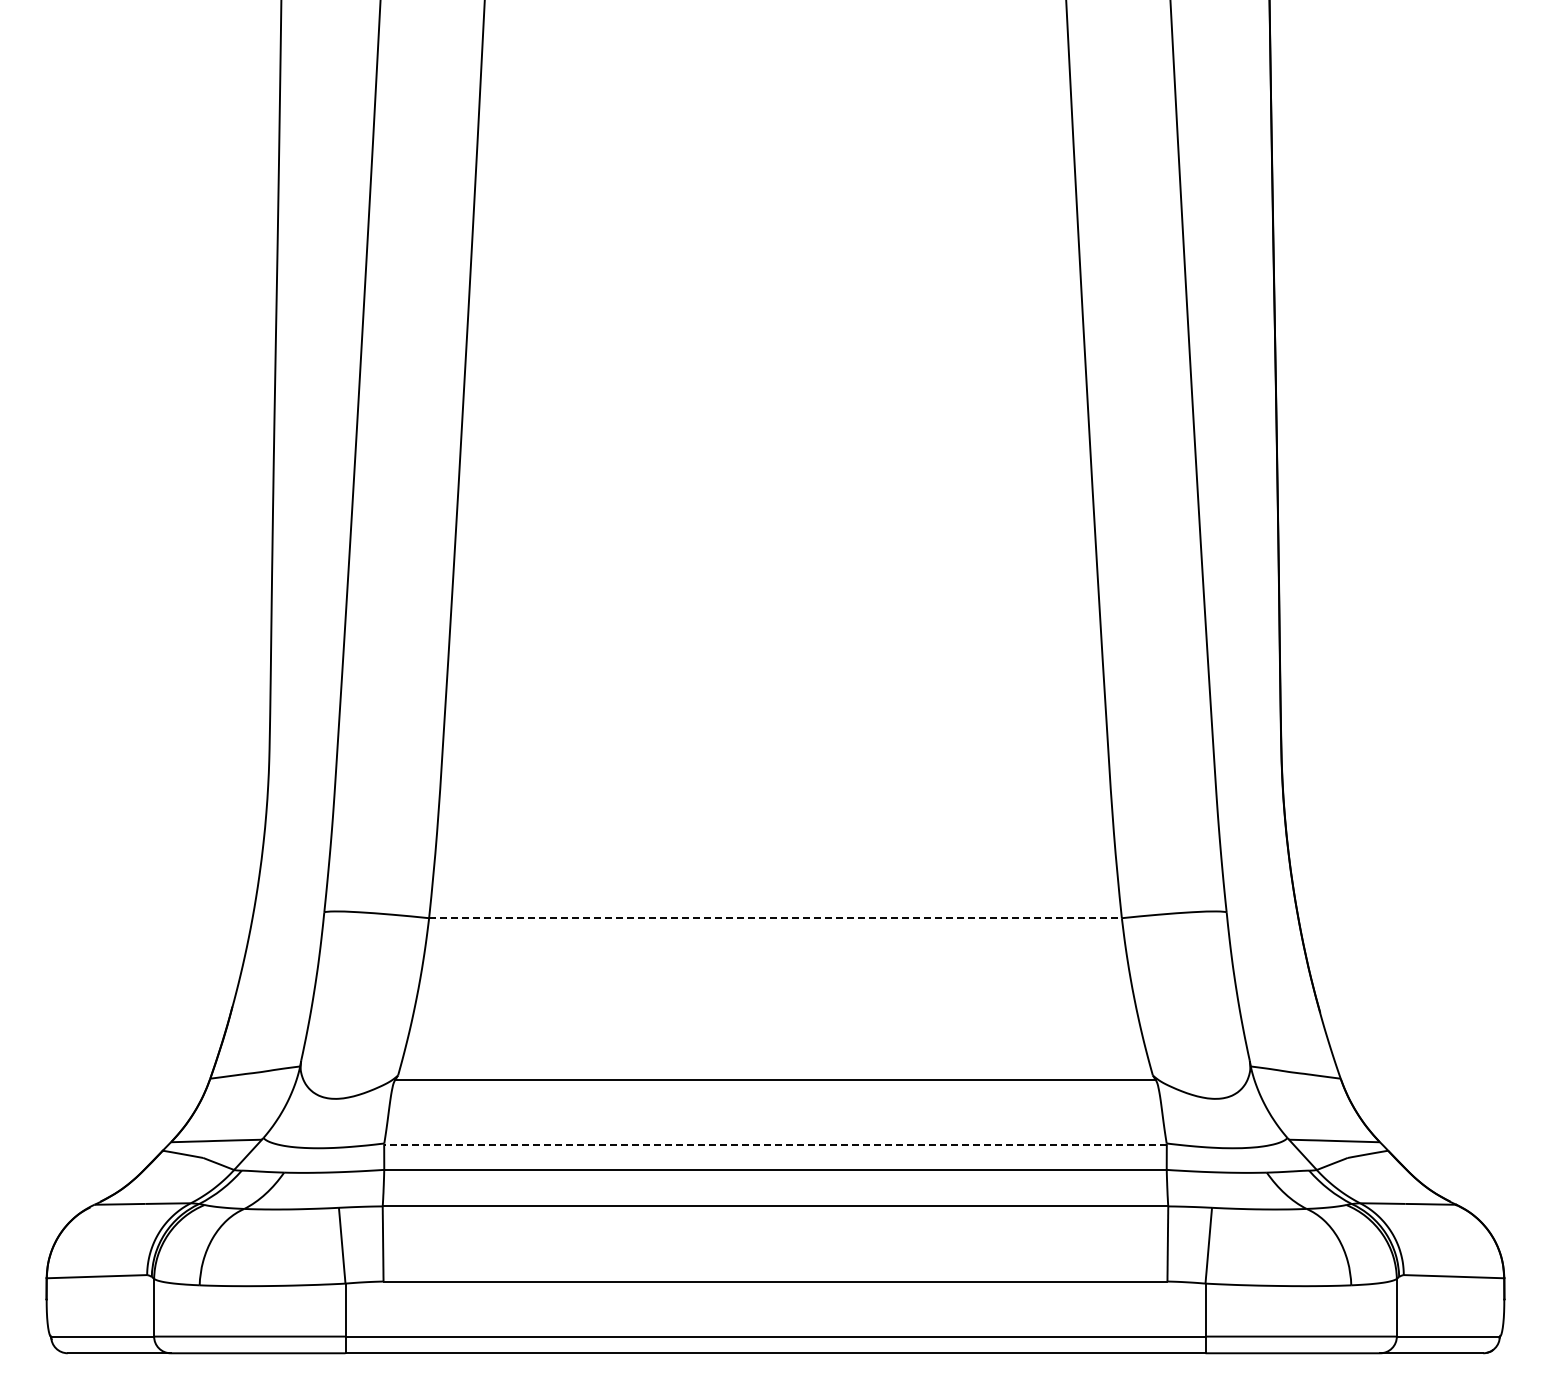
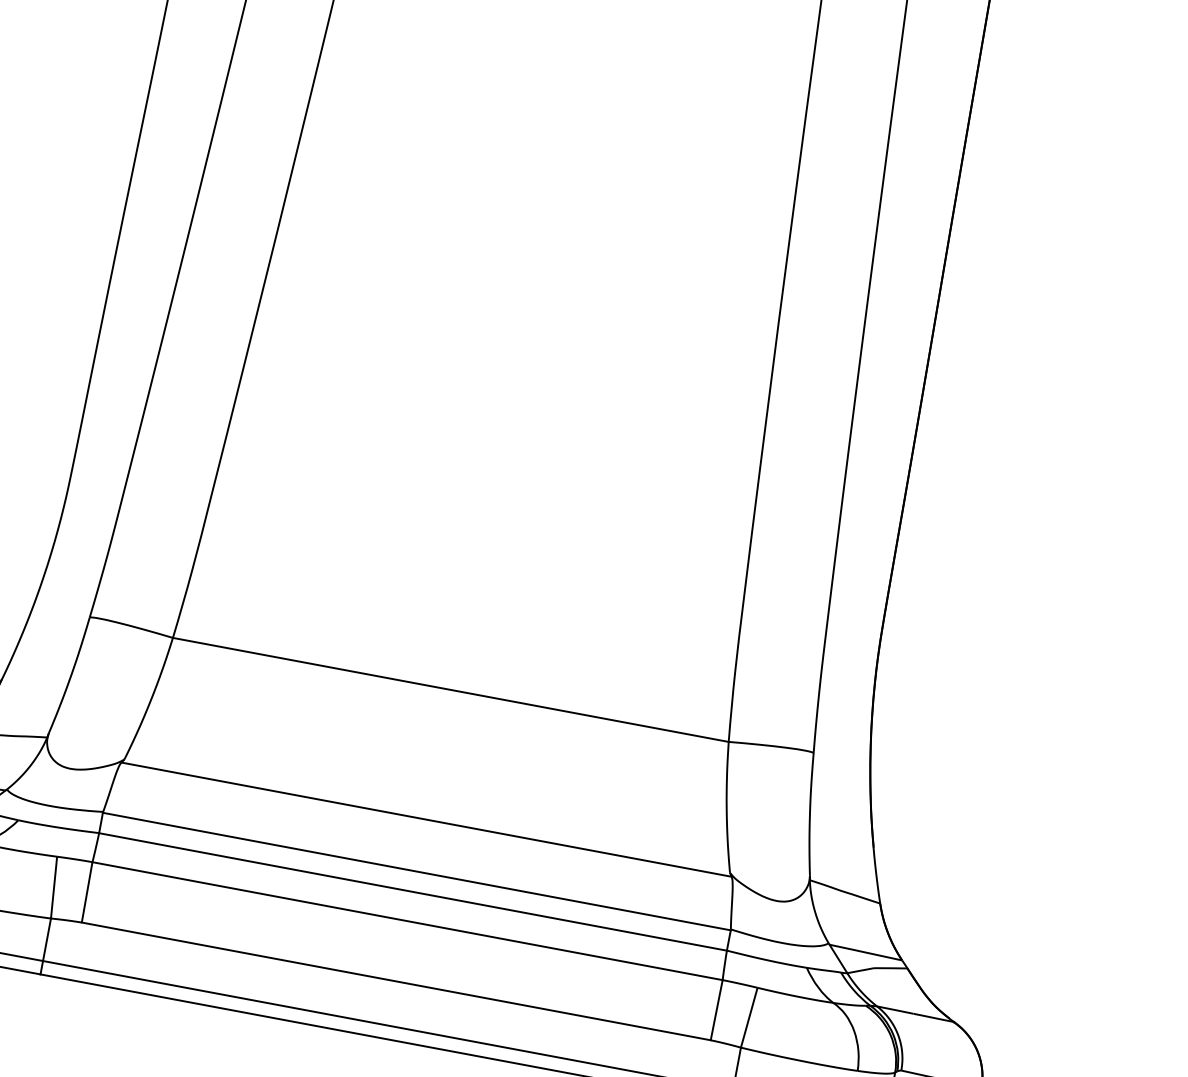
line: (775, 918) -> (450, 690), dashed -> solid
line: (775, 1144) -> (416, 871), dashed -> solid

